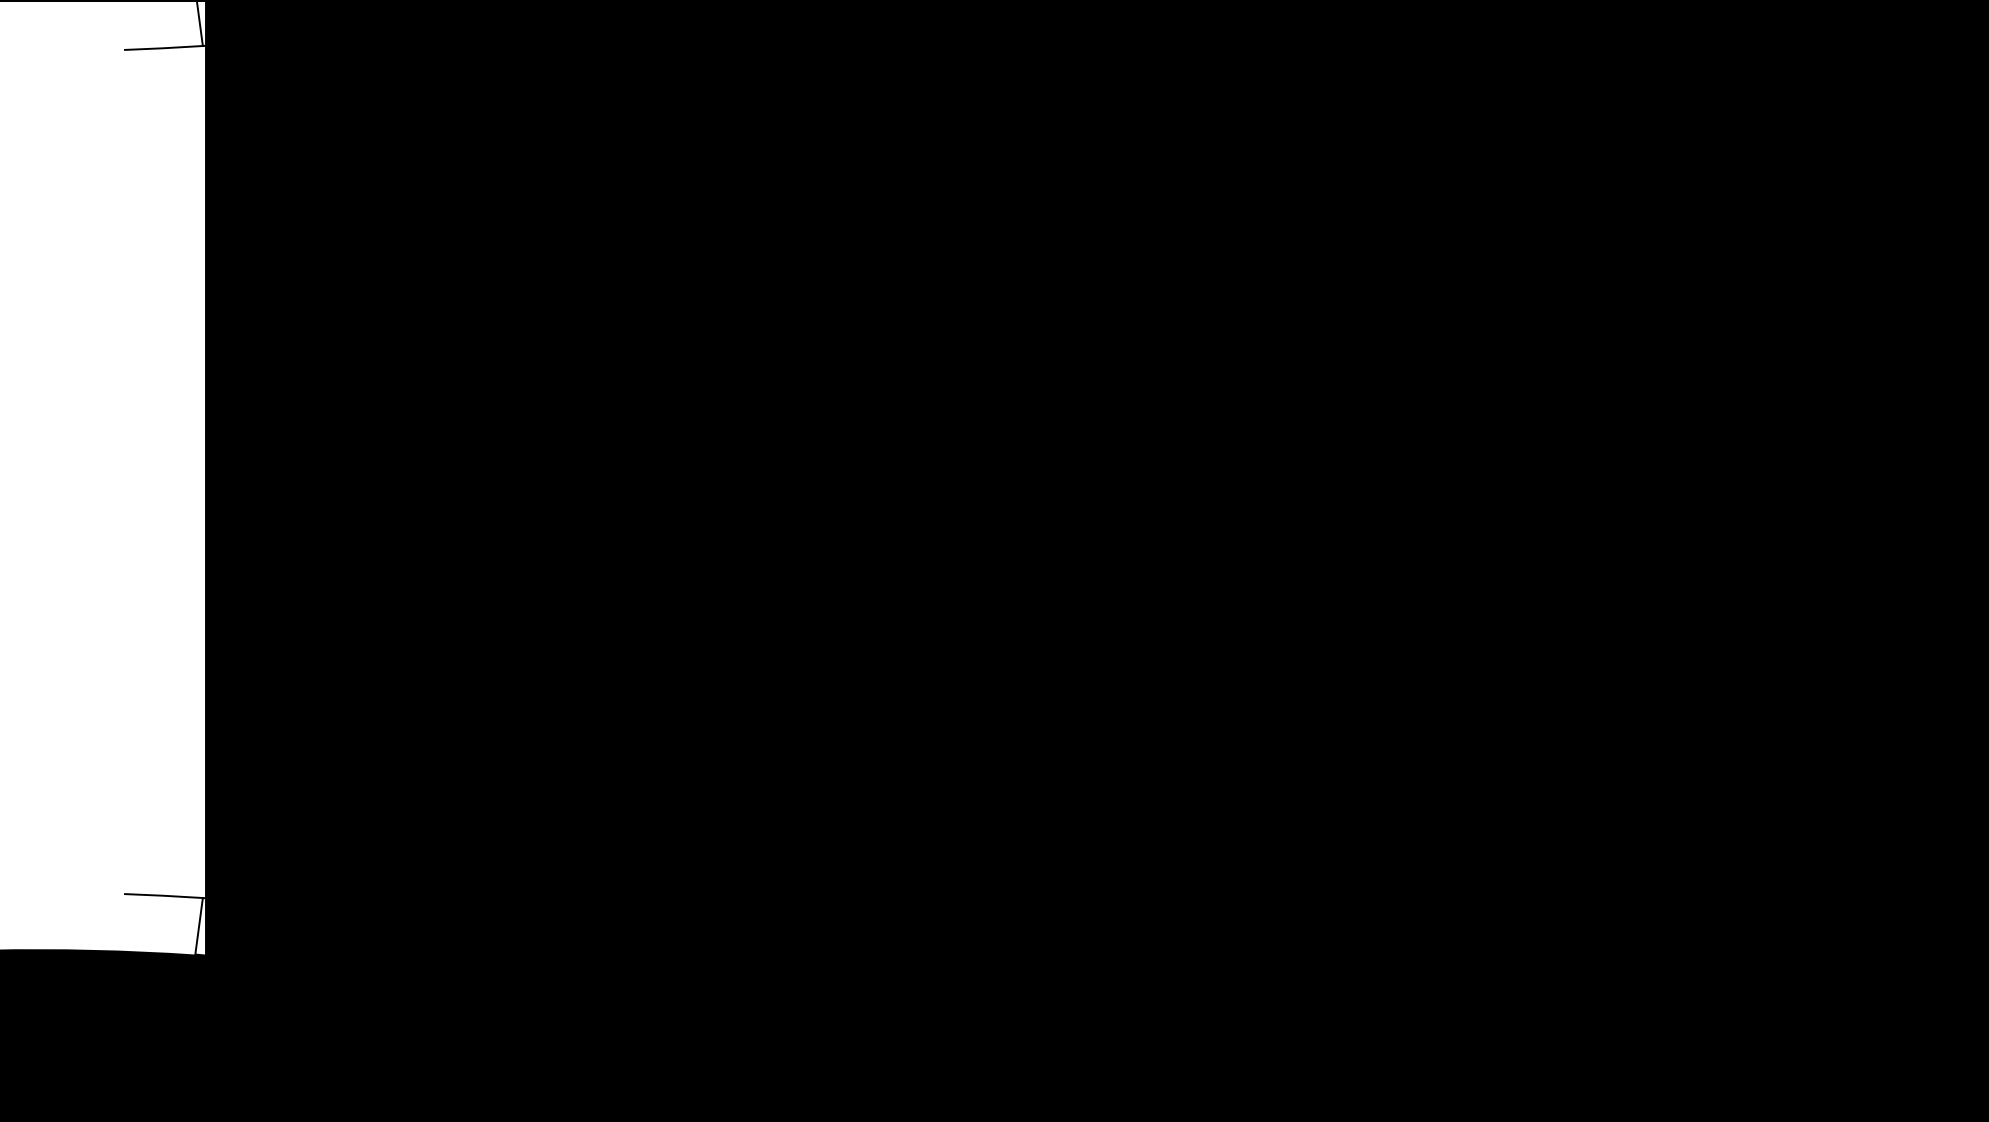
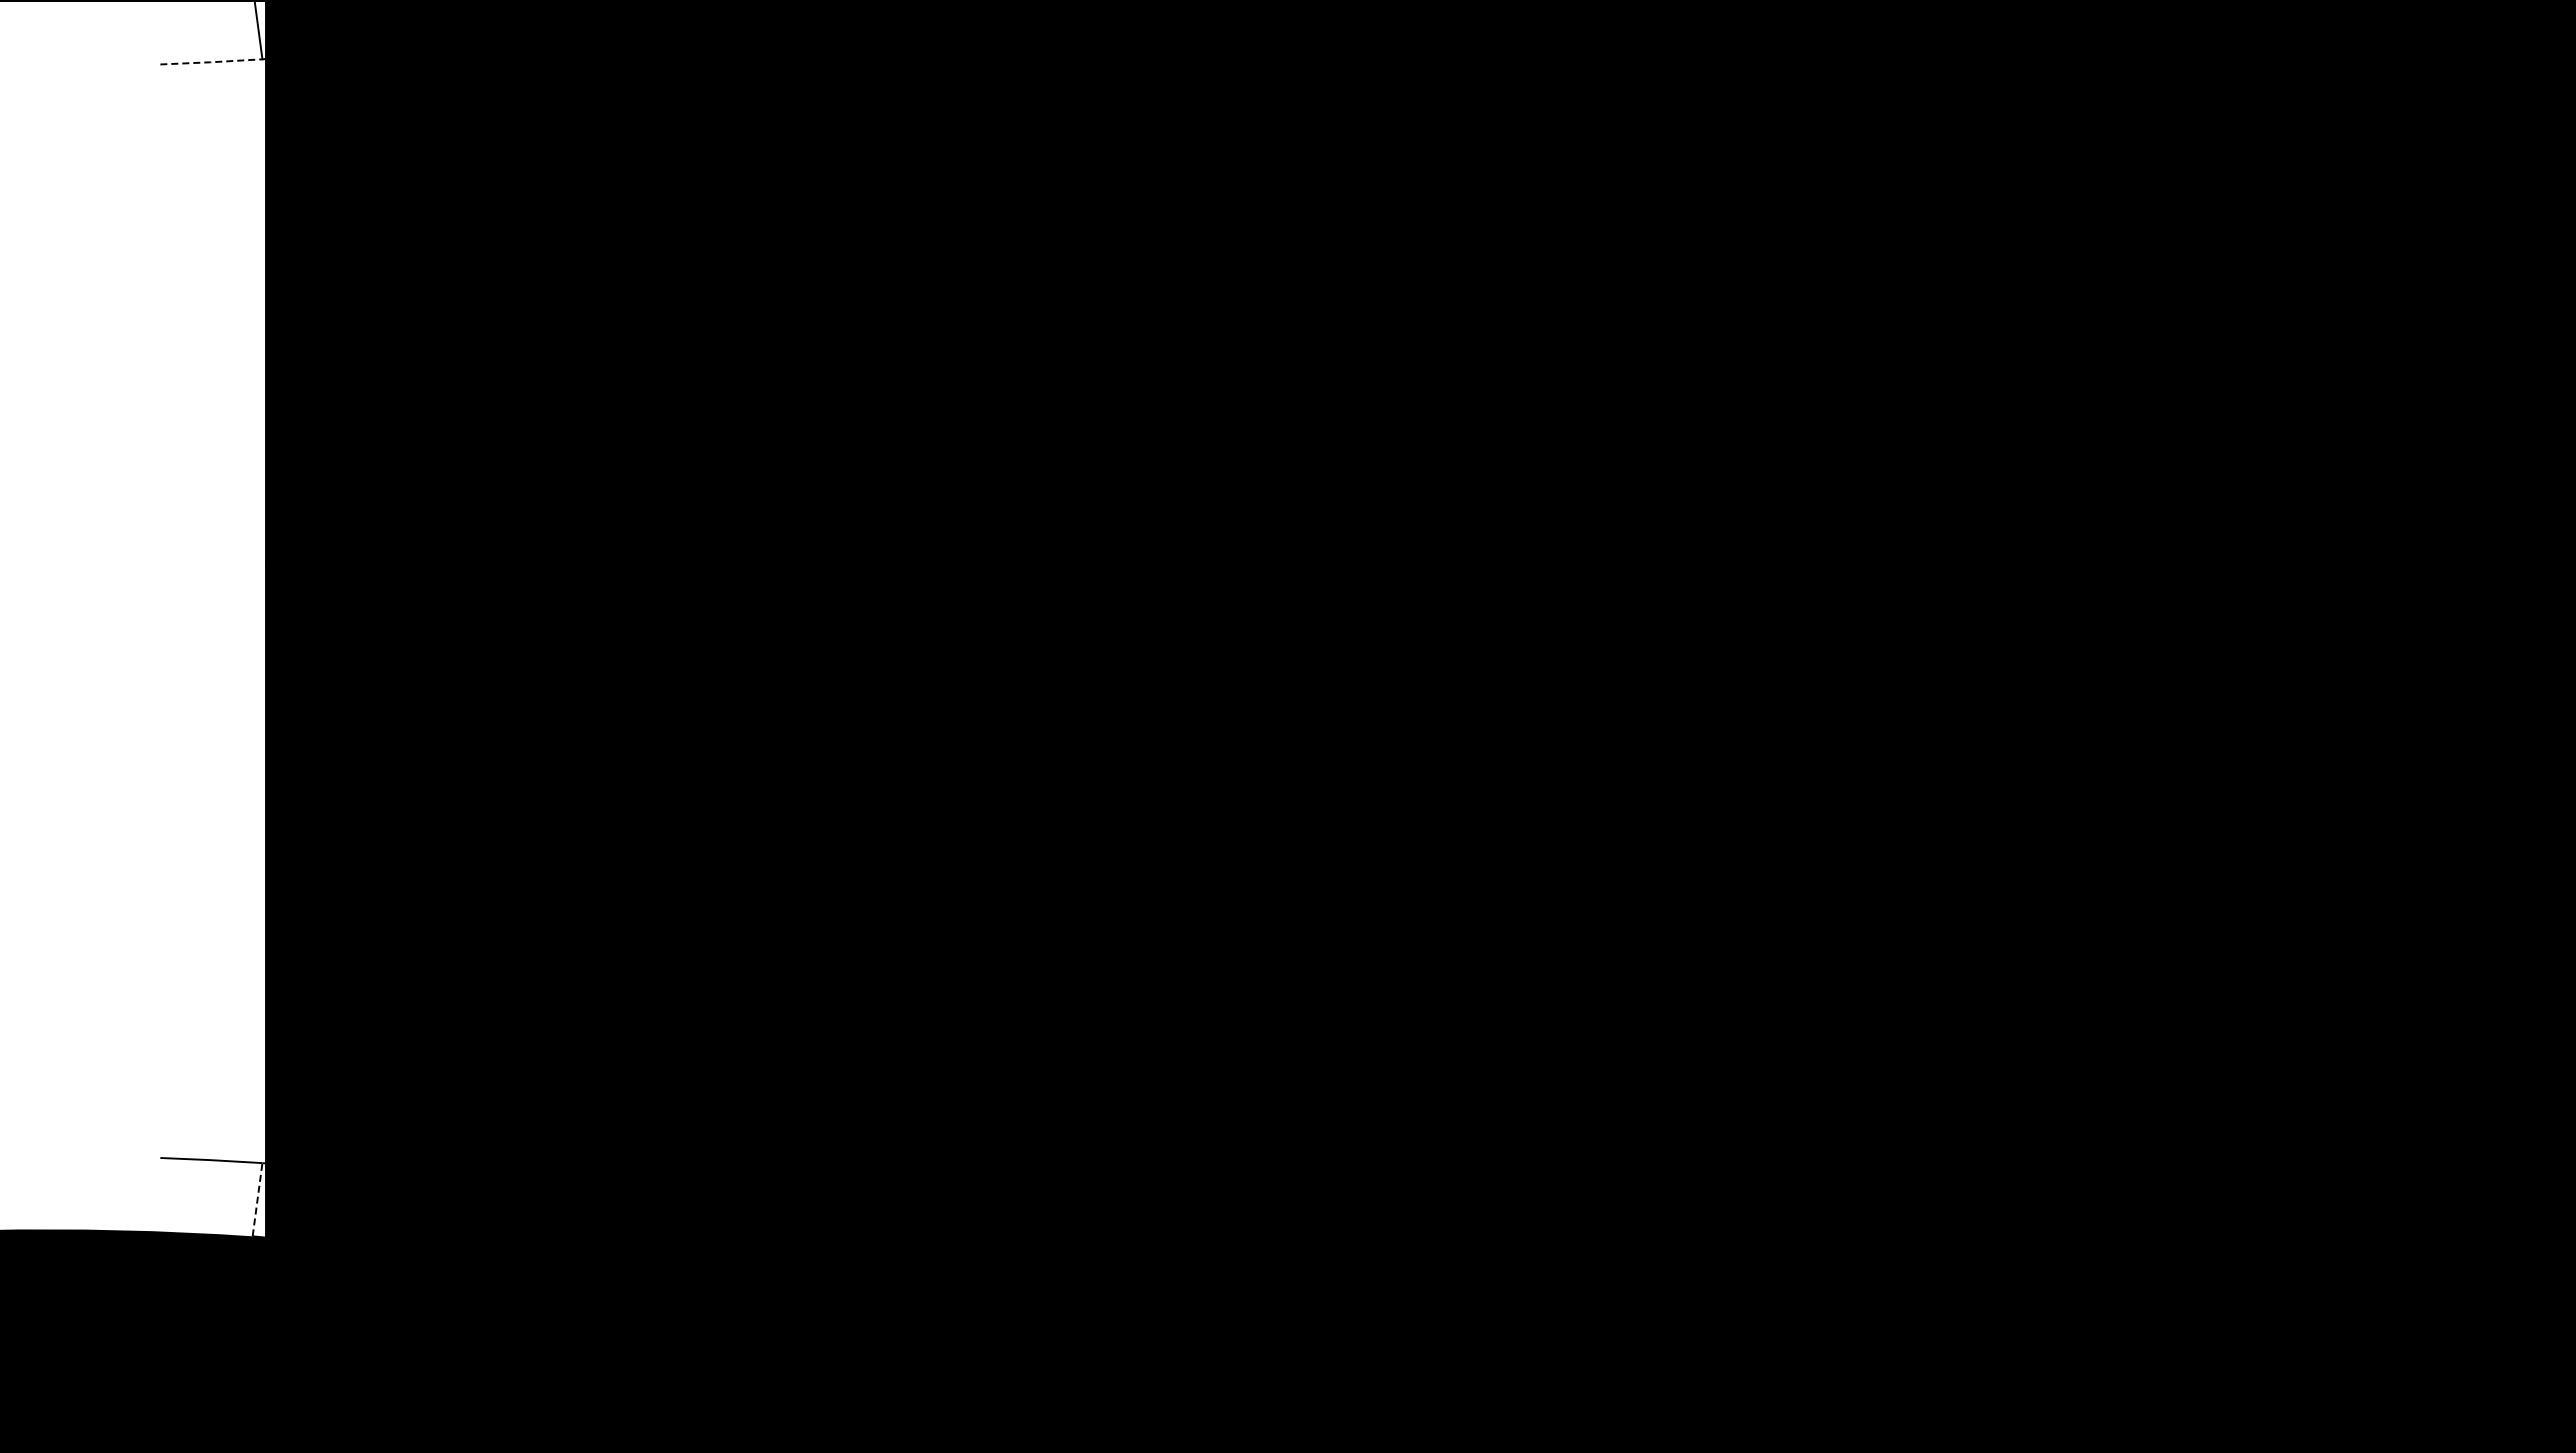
line: (162, 48) -> (210, 62), solid -> dashed
line: (199, 926) -> (257, 1199), solid -> dashed

